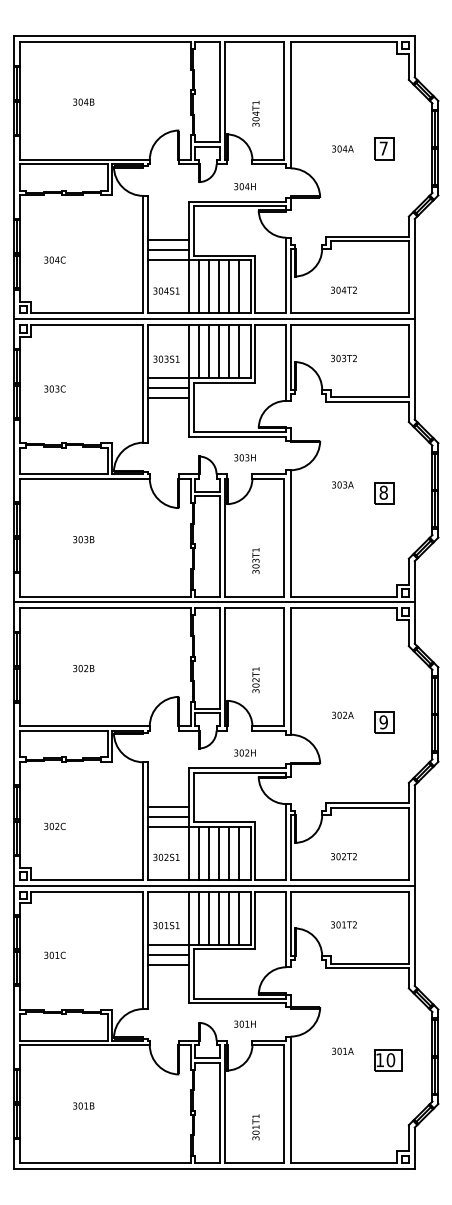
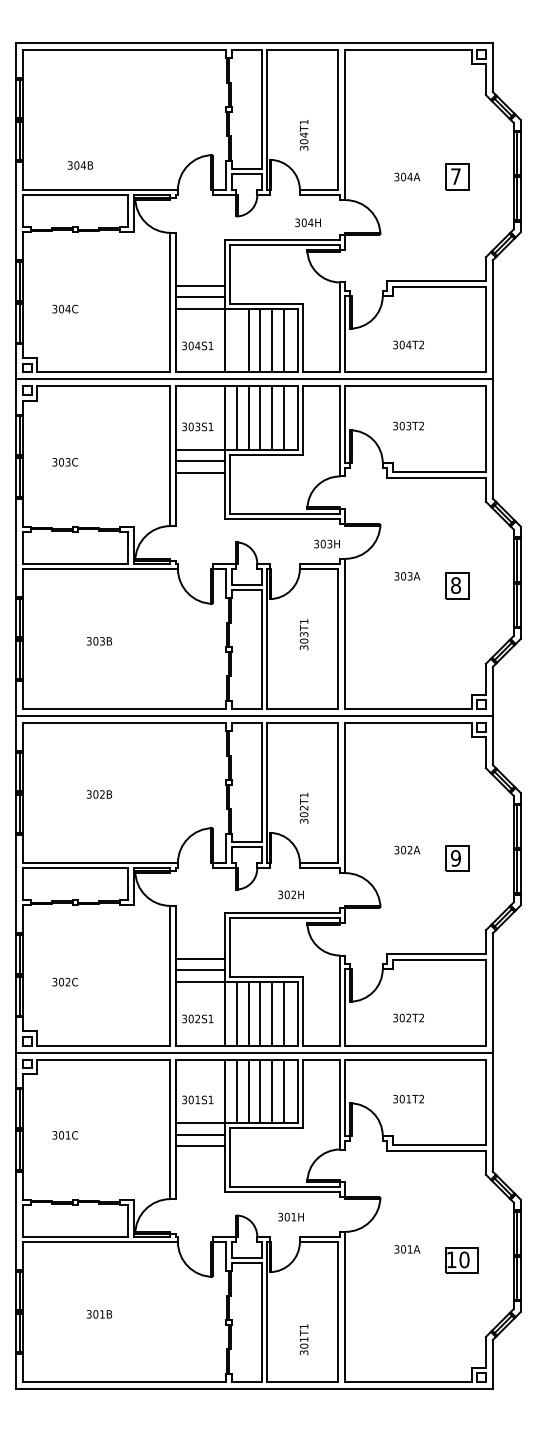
text: (83, 102) -> (80, 165), moved
text: (244, 186) -> (307, 222), moved
line: (199, 286) -> (236, 340), removed
text: (244, 457) -> (326, 543), moved
text: (255, 560) -> (303, 634), moved

